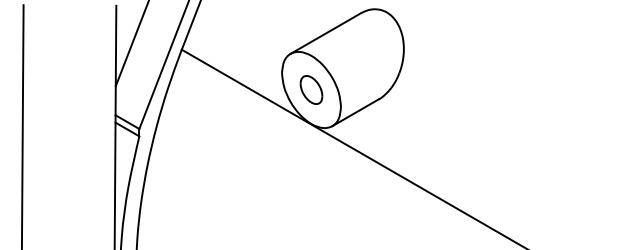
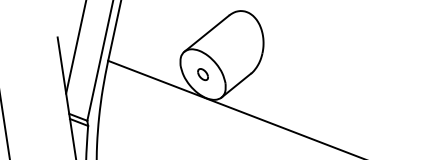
part: (311, 89) -> (203, 74), size x0.6

